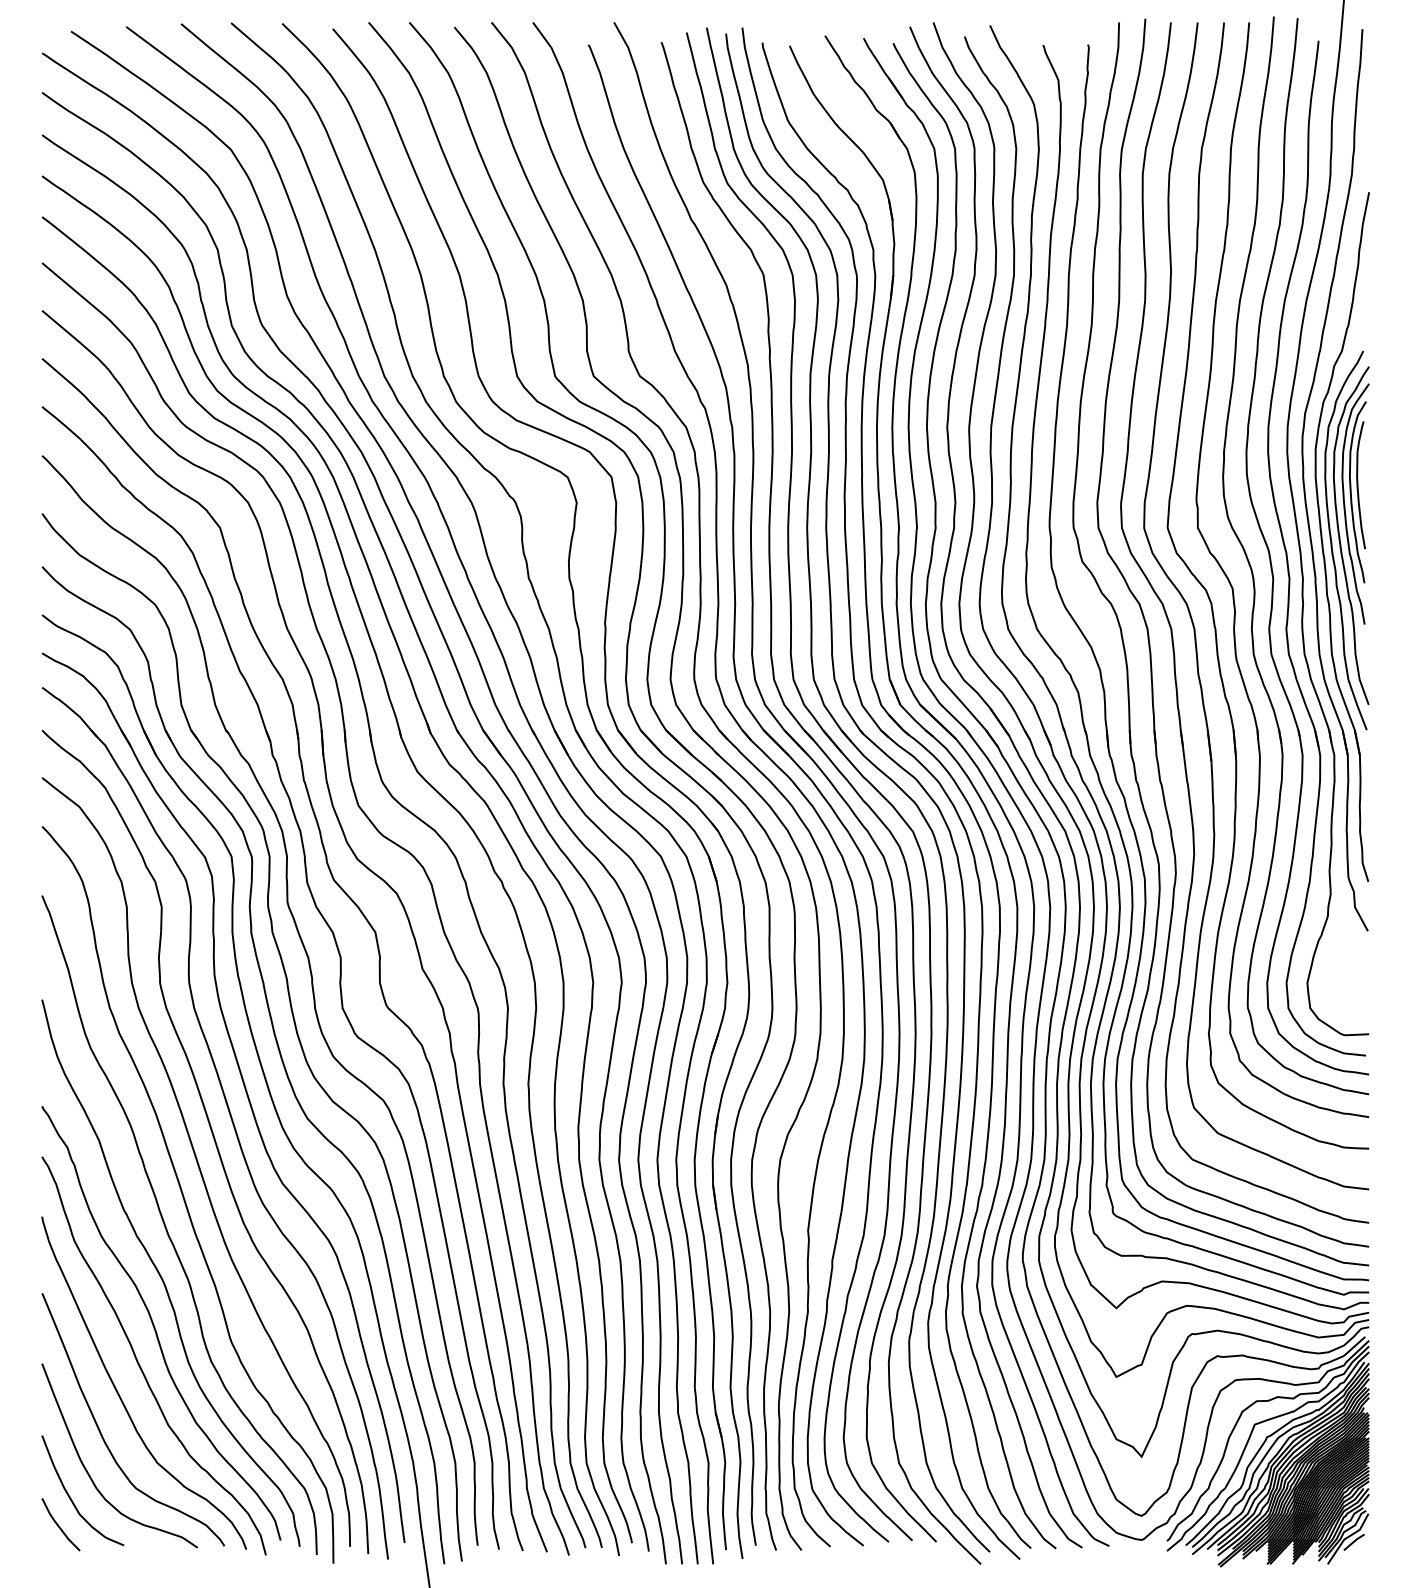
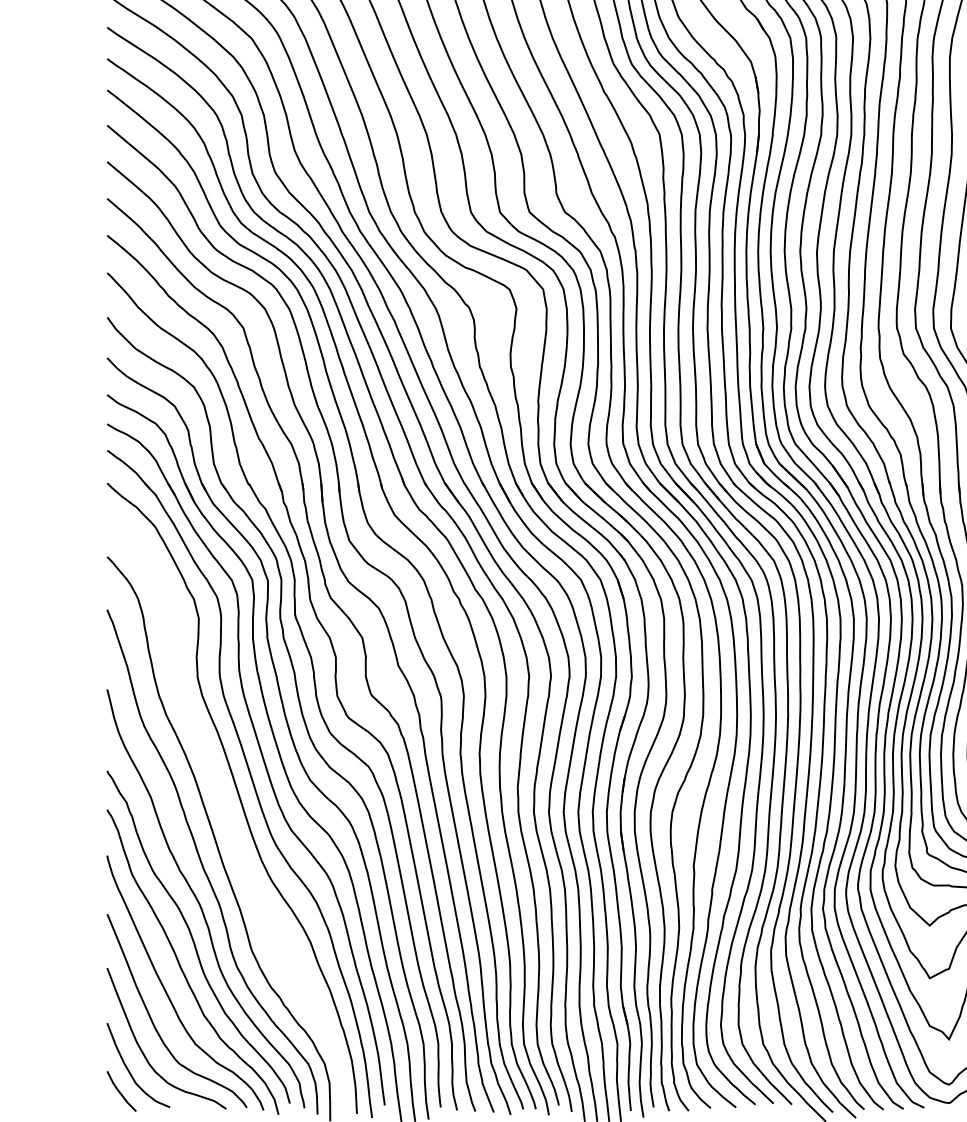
curve: (196, 1161) -> (225, 813), removed

